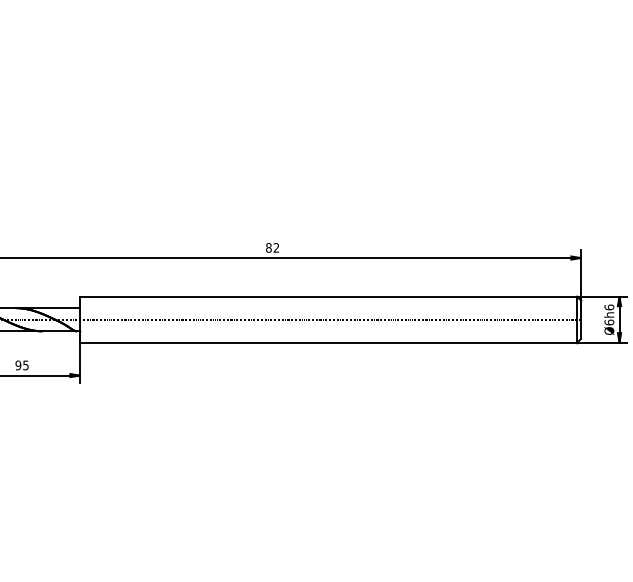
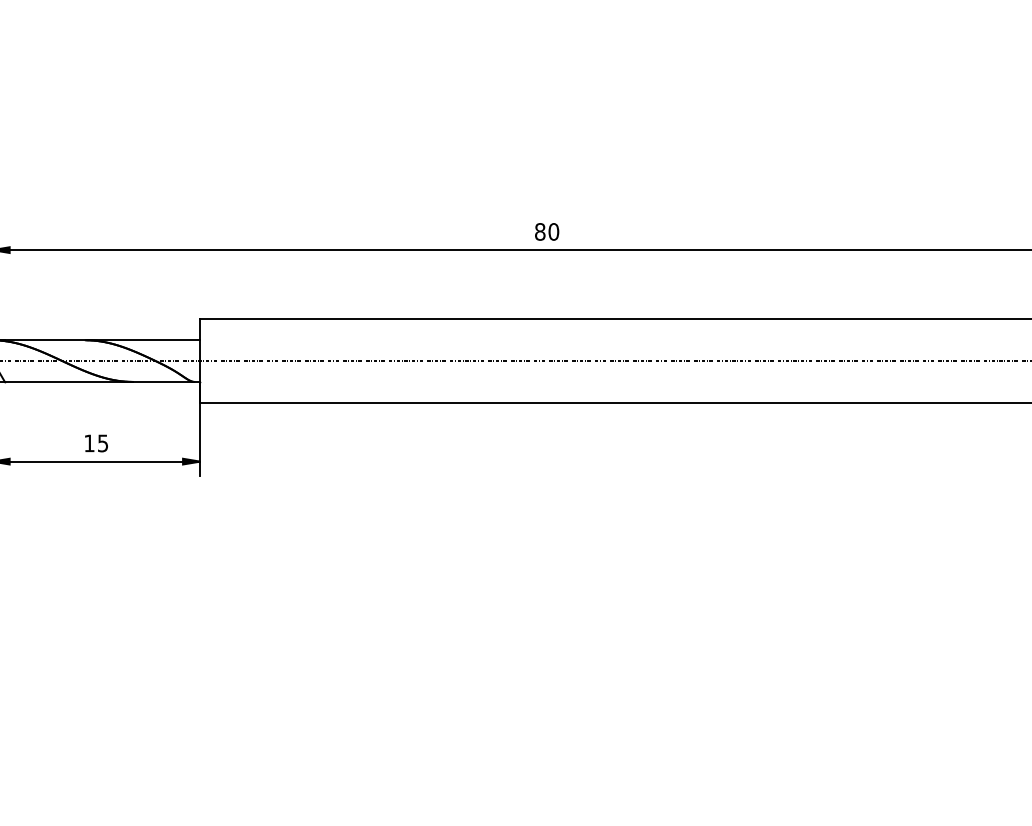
text: (276, 247) -> (553, 231), 82 -> 80
text: (18, 365) -> (89, 443), 95 -> 15

